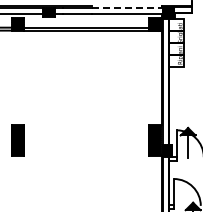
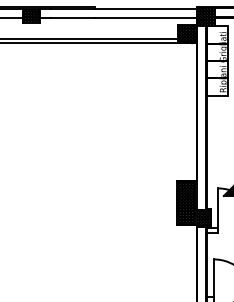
line: (127, 7) -> (146, 9), dashed -> solid

